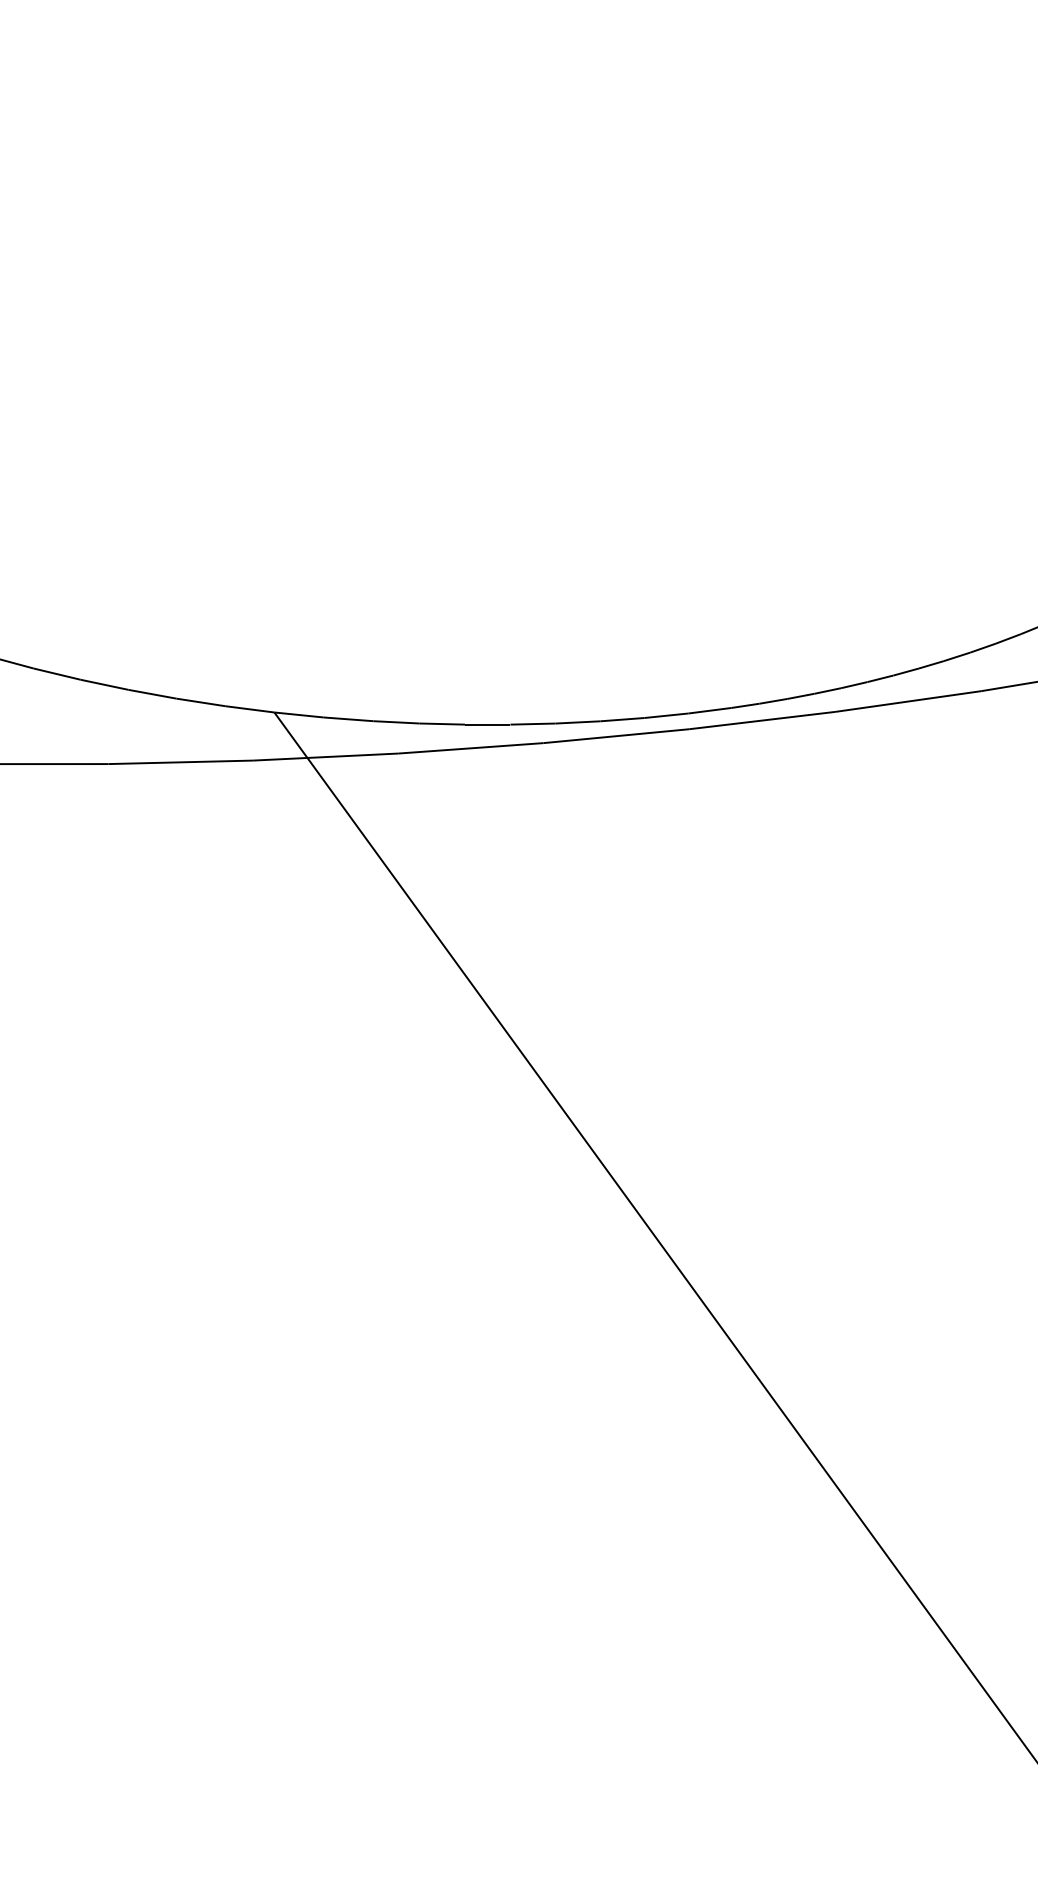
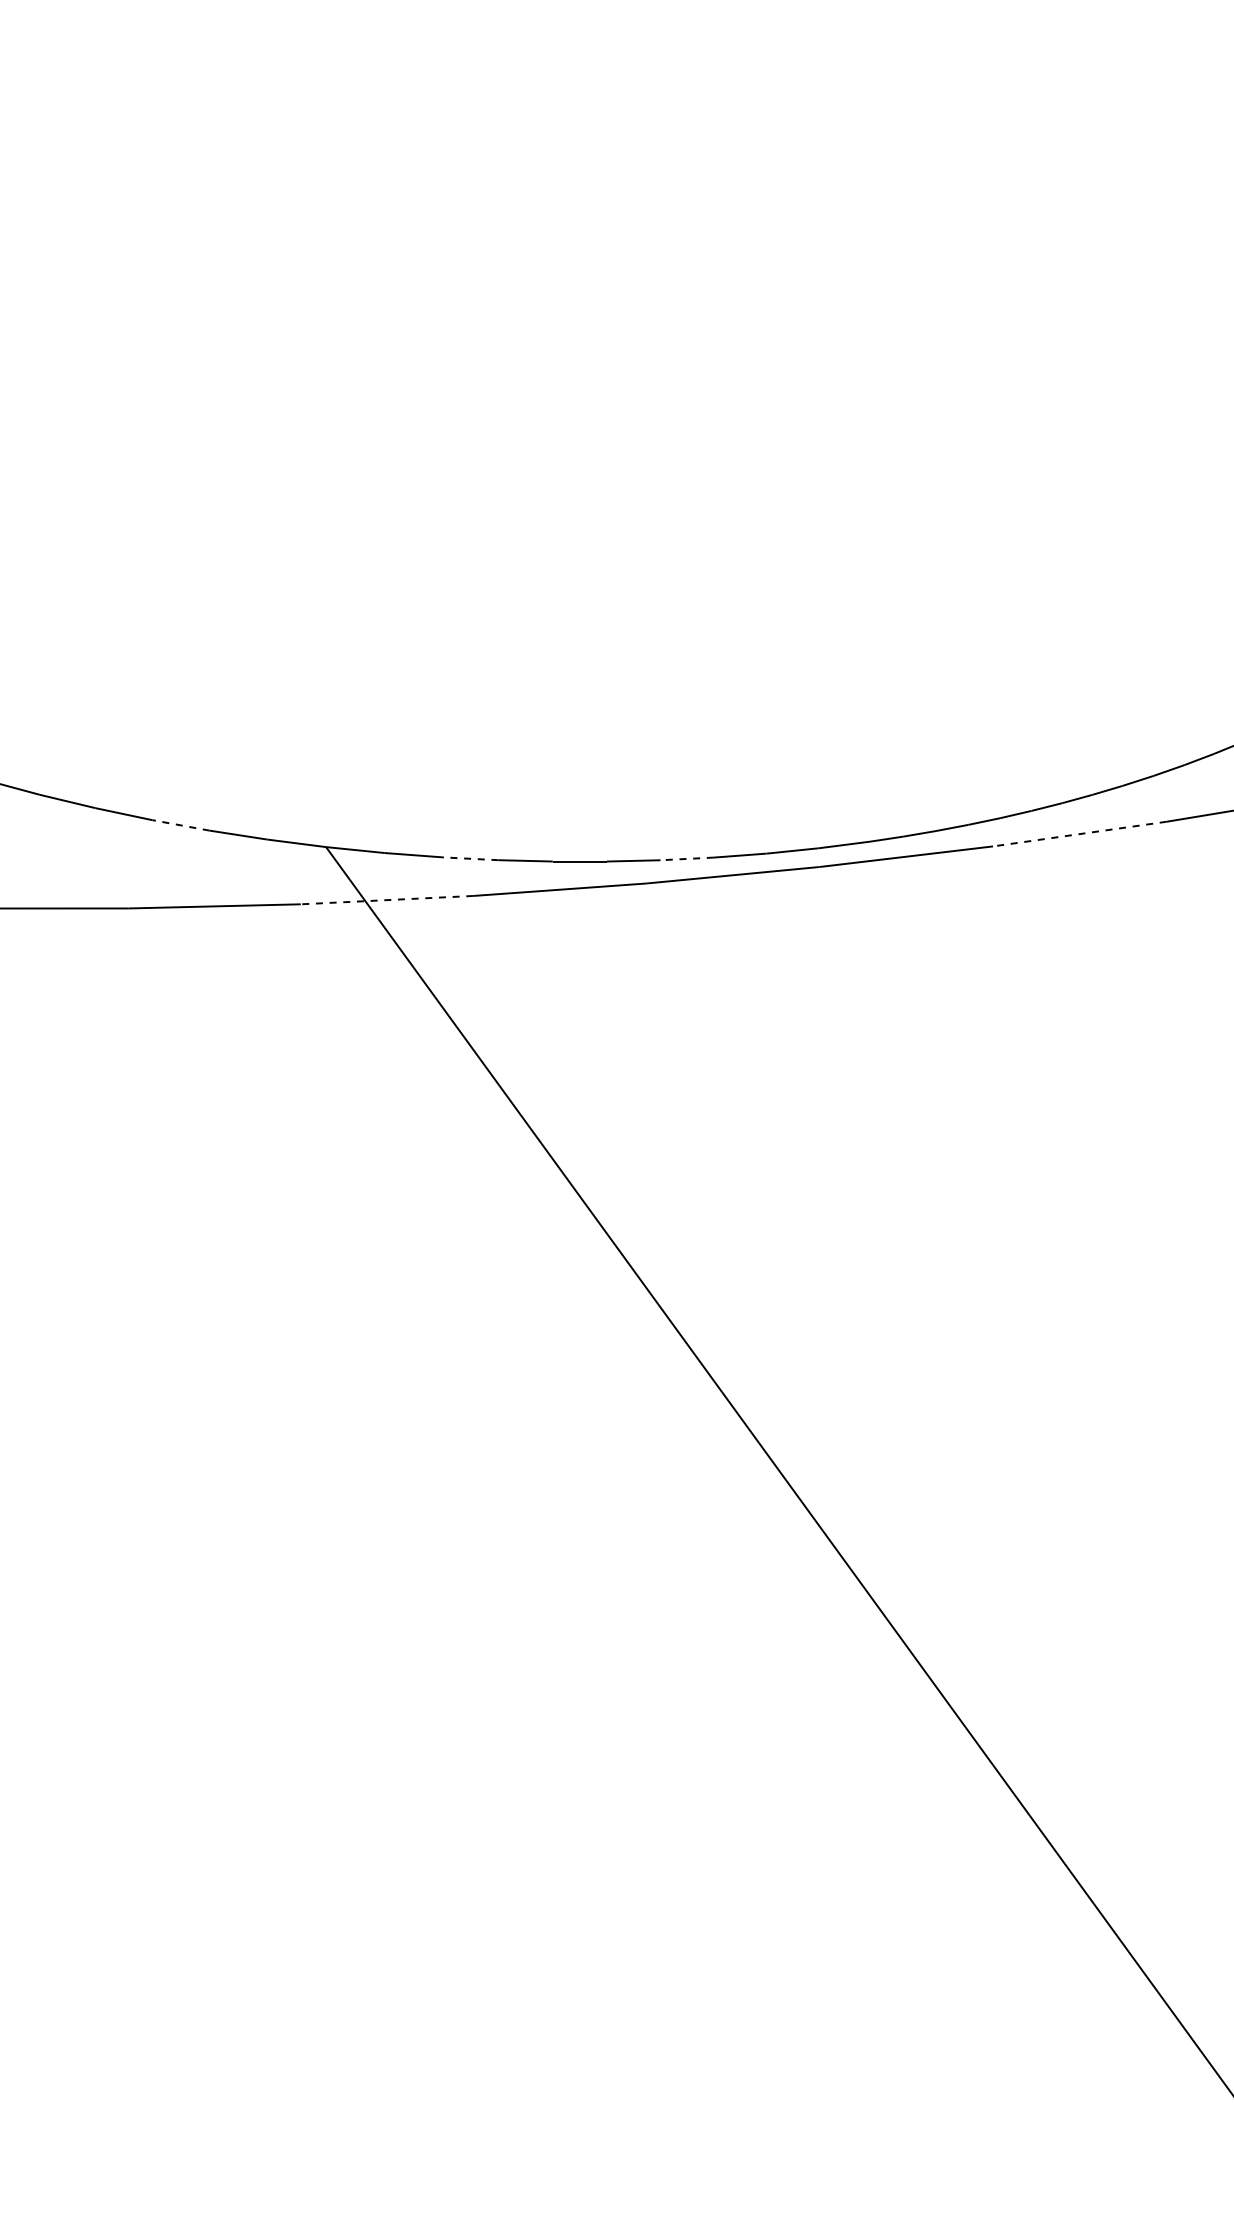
line: (151, 694) -> (180, 825), solid -> dashed
line: (907, 701) -> (1079, 834), solid -> dashed
line: (395, 722) -> (470, 858), solid -> dashed
line: (578, 722) -> (687, 858), solid -> dashed
line: (325, 757) -> (386, 900), solid -> dashed

